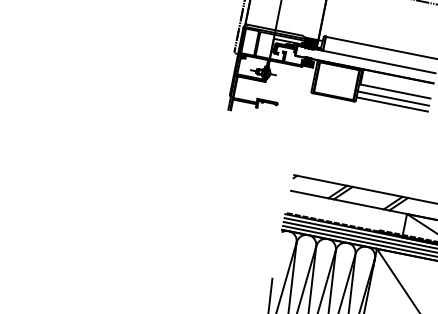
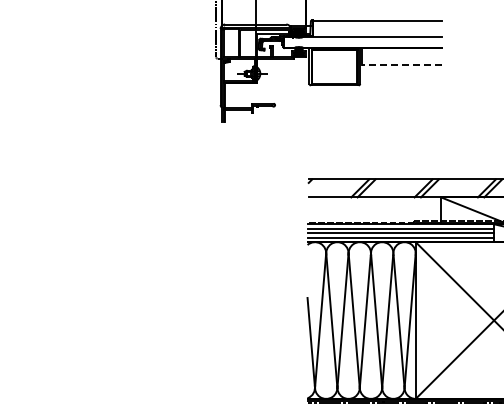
line: (395, 91) -> (401, 65), solid -> dashed
line: (393, 98) -> (400, 73), removed
line: (391, 104) -> (400, 80), removed

